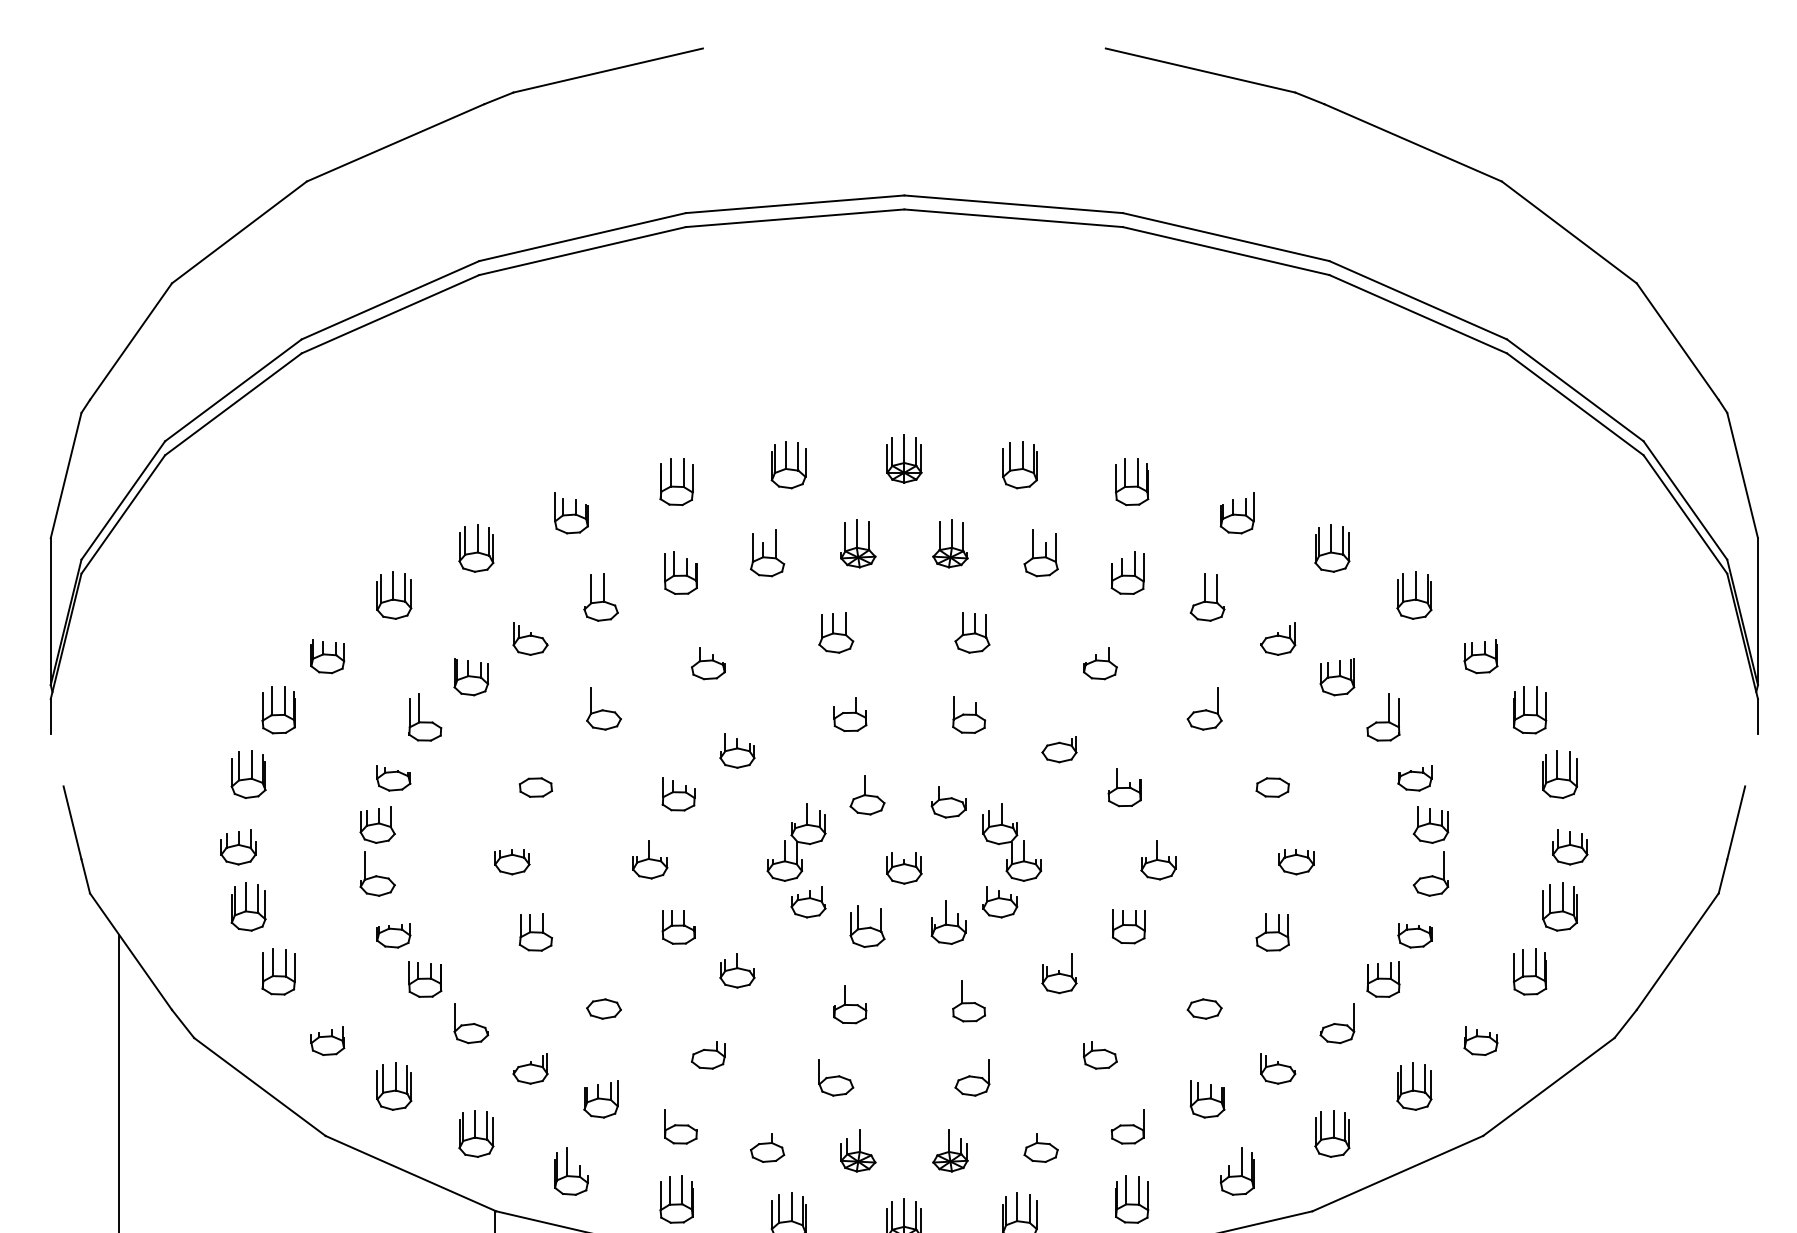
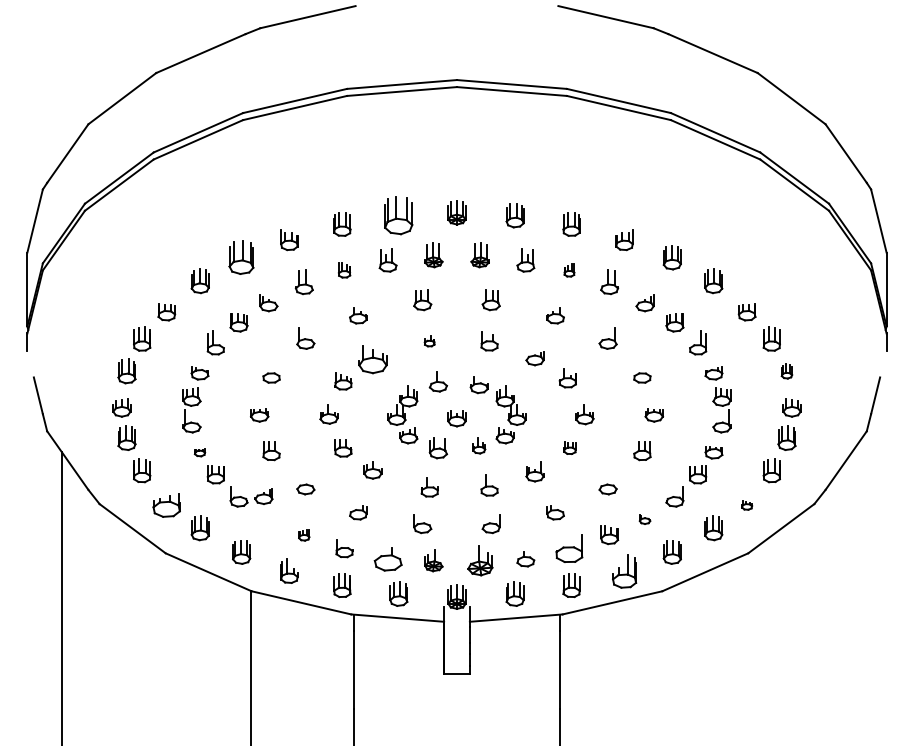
part: (788, 464) -> (398, 215), size x1.6
part: (476, 548) -> (241, 257), size x1.4
part: (680, 573) -> (344, 270), size x0.7
part: (1127, 573) -> (569, 270), size x0.6
part: (849, 715) -> (429, 341), size x0.6
part: (736, 750) -> (372, 359), size x1.6
part: (1559, 774) -> (786, 371), size x0.6
part: (947, 921) -> (478, 445), size x0.7
part: (1127, 927) -> (569, 448), size x0.7
part: (392, 935) -> (199, 452), size x0.6
part: (327, 1040) -> (166, 505), size x1.6
part: (1479, 1040) -> (746, 505), size x0.6
part: (529, 1068) -> (263, 496), moved
part: (1276, 1068) -> (644, 519), size x0.6
part: (599, 1100) -> (303, 535), size x0.6
part: (1127, 1126) -> (569, 548), size x1.6
part: (766, 1148) -> (387, 559), size x1.6
part: (949, 1150) -> (479, 560), size x1.4
part: (1237, 1170) -> (624, 570), size x1.4

